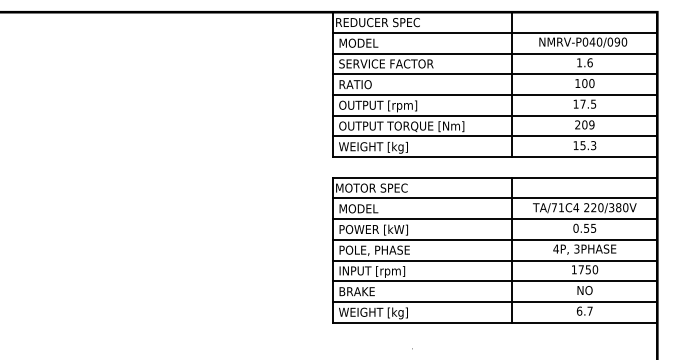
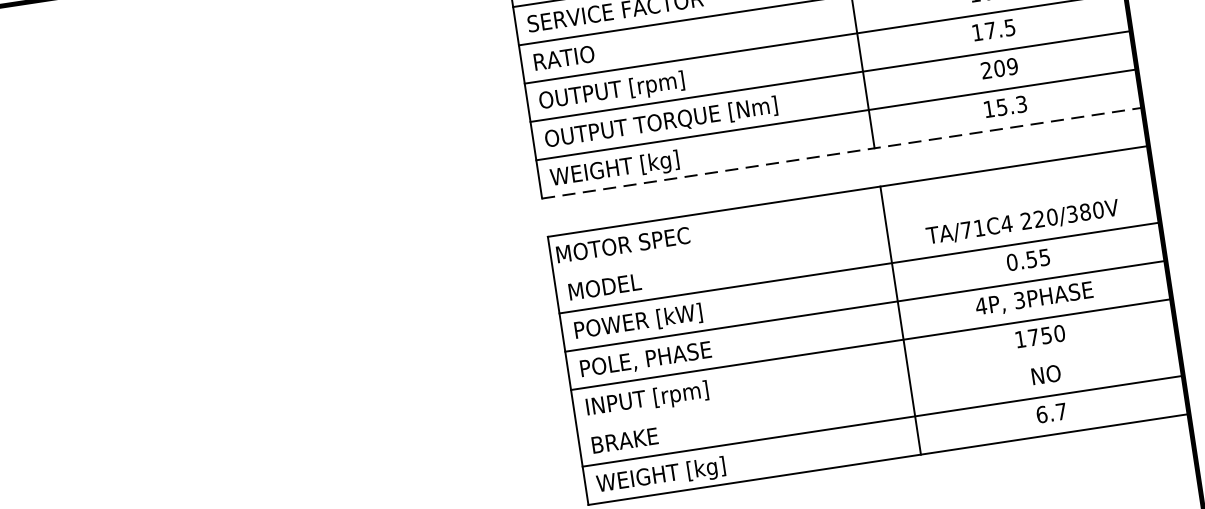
line: (495, 157) -> (843, 153), solid -> dashed
line: (494, 198) -> (852, 229), removed
line: (494, 281) -> (876, 383), removed

